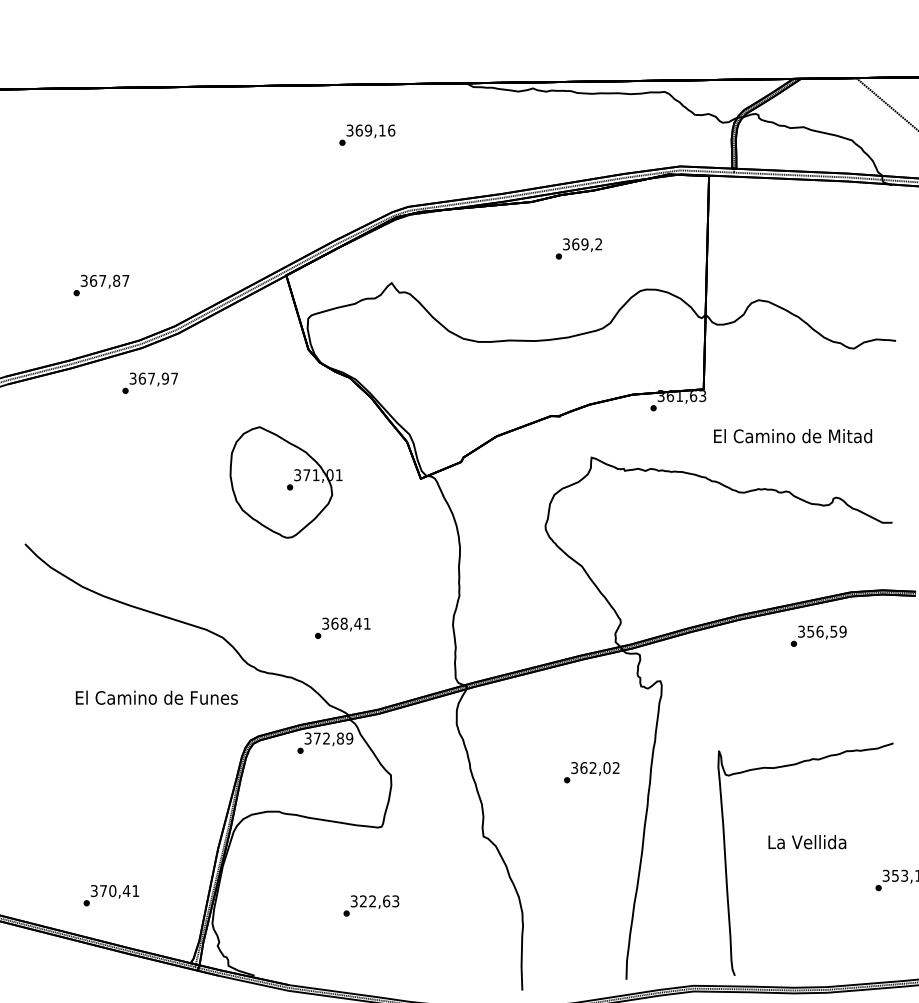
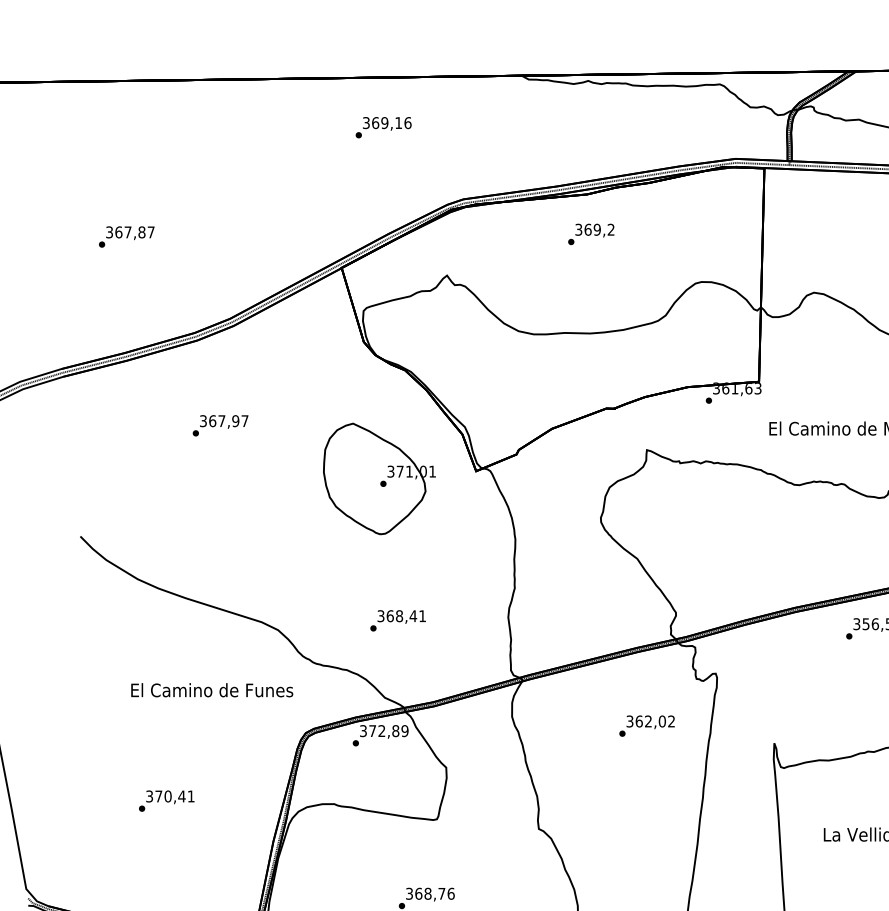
text: (367, 134) -> (383, 126), moved
text: (578, 248) -> (590, 233), moved
text: (101, 285) -> (126, 236), moved
text: (149, 382) -> (219, 424), moved
part: (285, 482) -> (378, 478), moved
text: (591, 772) -> (646, 725), moved
text: (111, 895) -> (166, 800), moved
text: (379, 901) -> (434, 893), 322,63 -> 368,76

